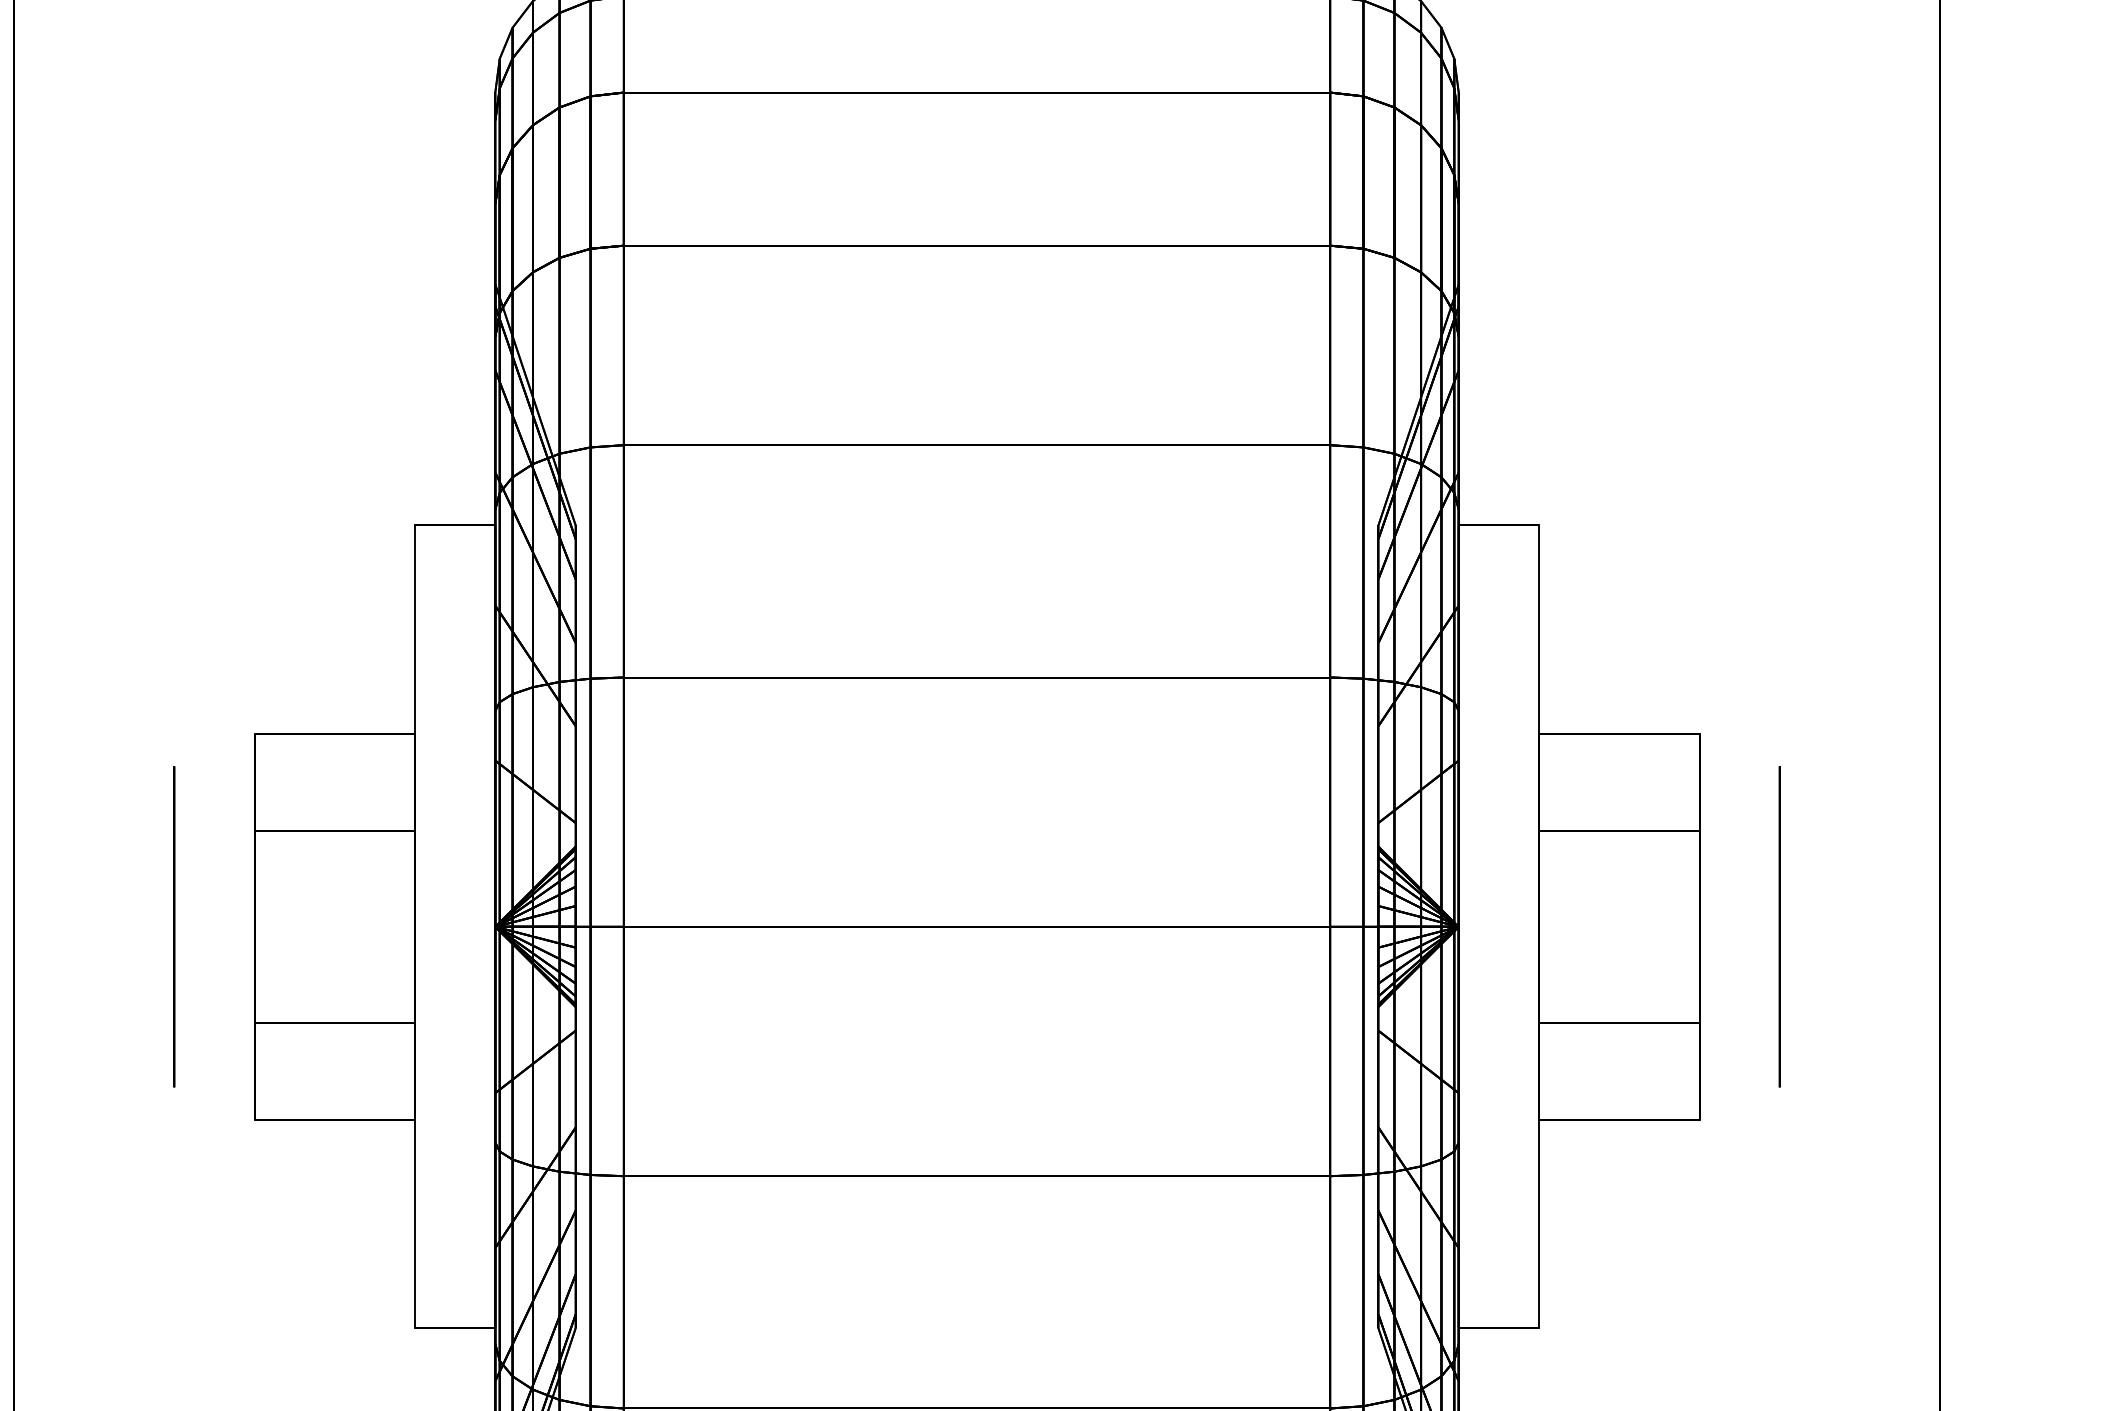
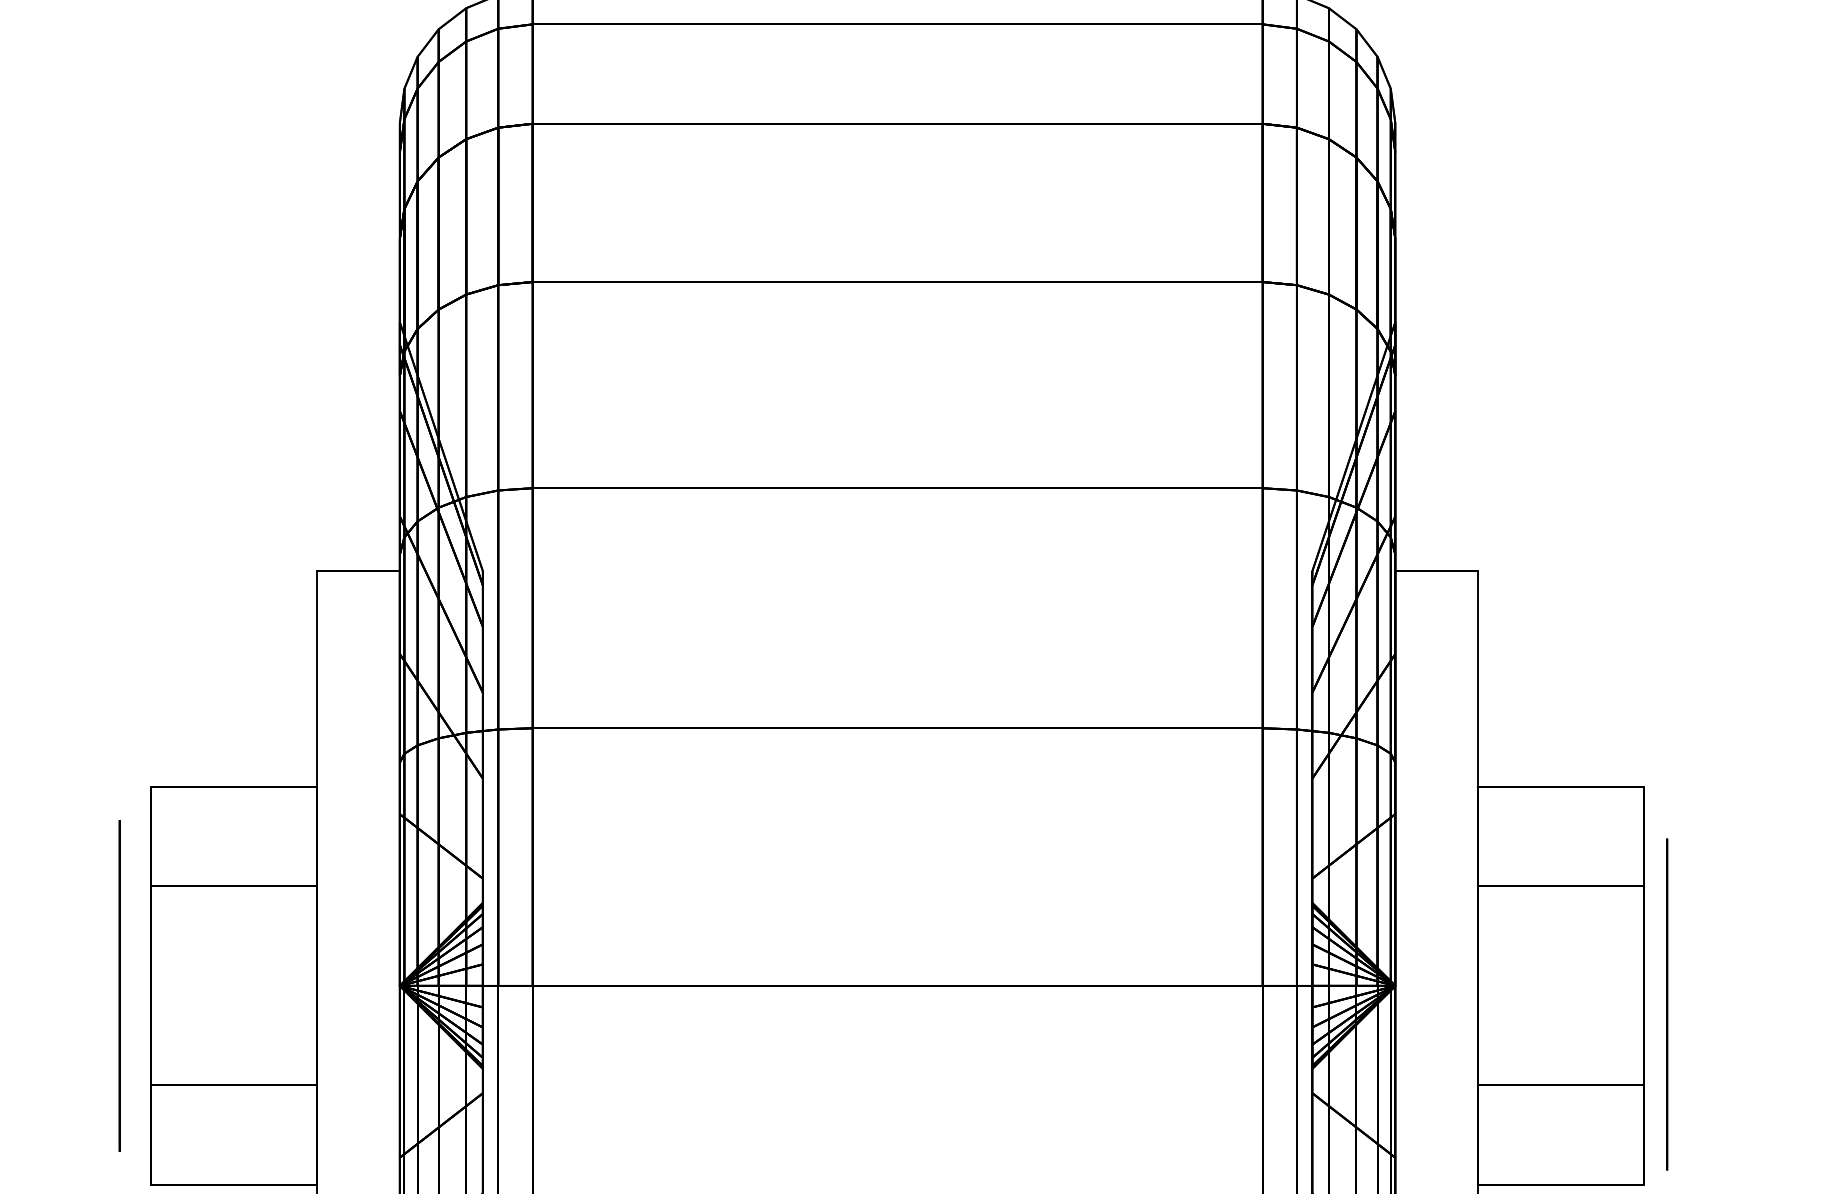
circle: (174, 926) -> (119, 985), moved
circle: (1779, 926) -> (1666, 1004), moved

